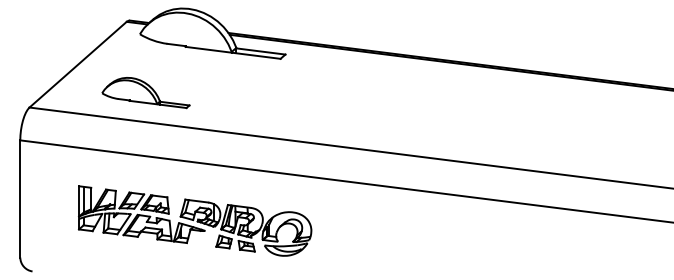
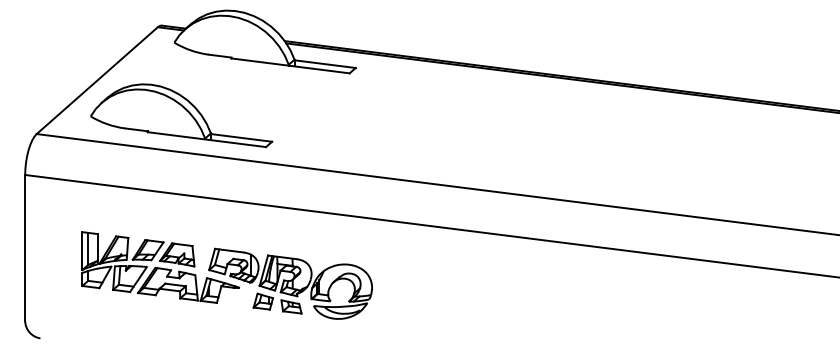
part: (145, 92) -> (181, 115), size x1.67
part: (194, 221) -> (226, 275), moved

